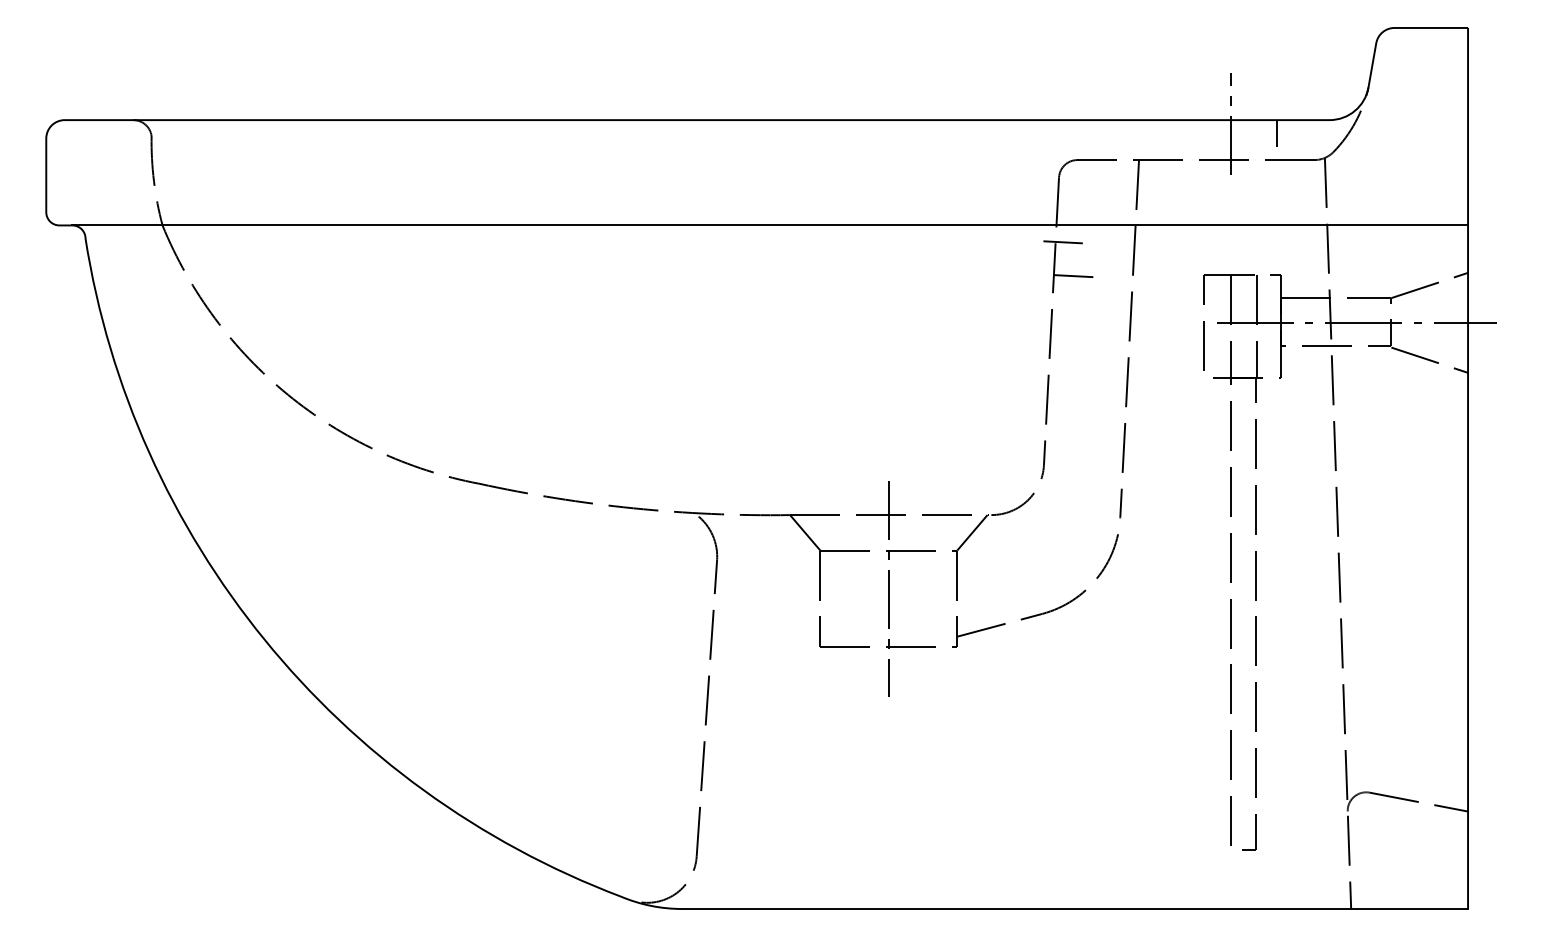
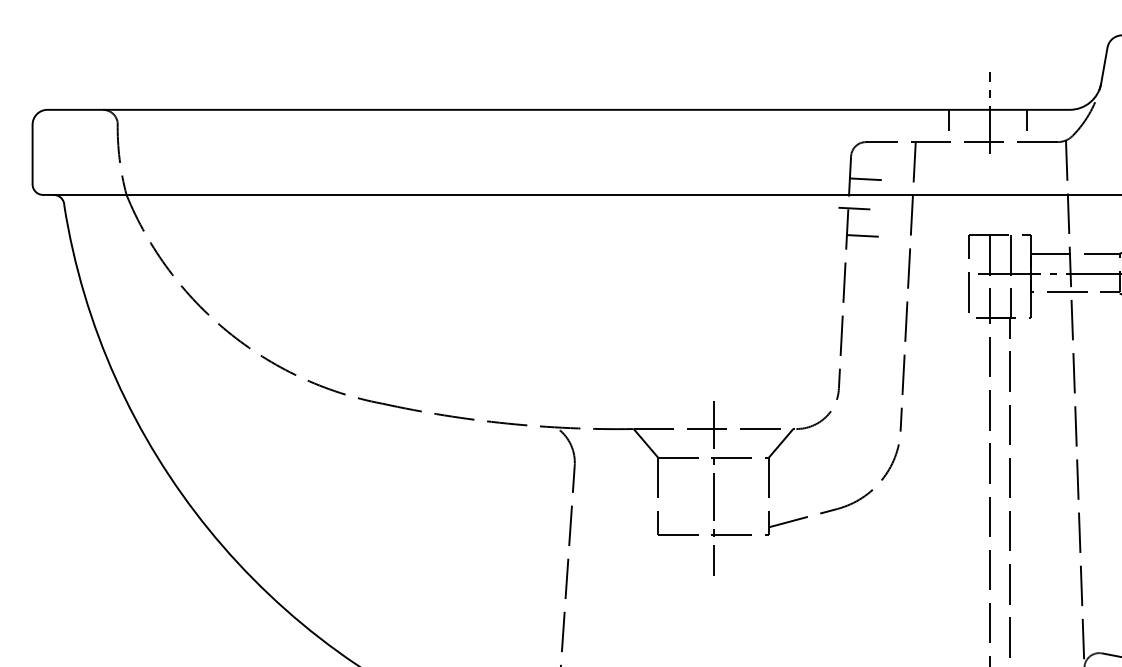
line: (1180, 133) -> (949, 120), added
line: (1077, 206) -> (866, 179), added

